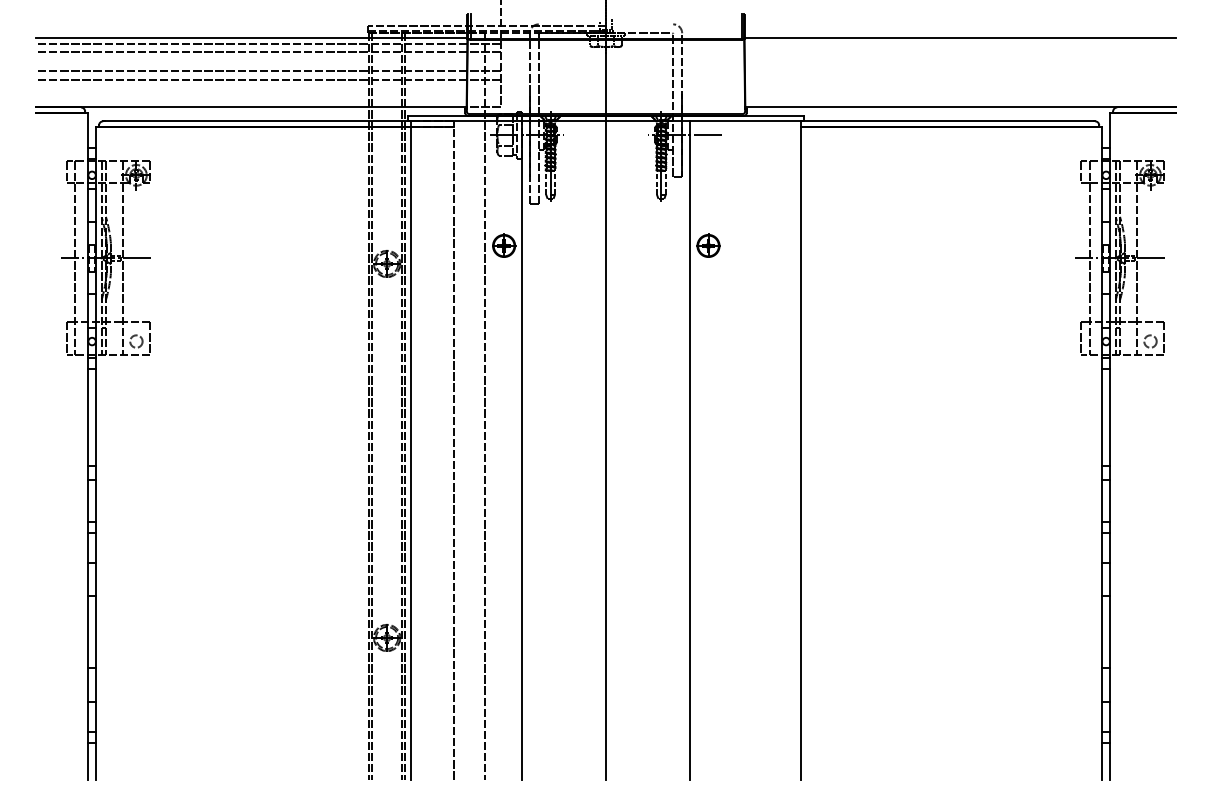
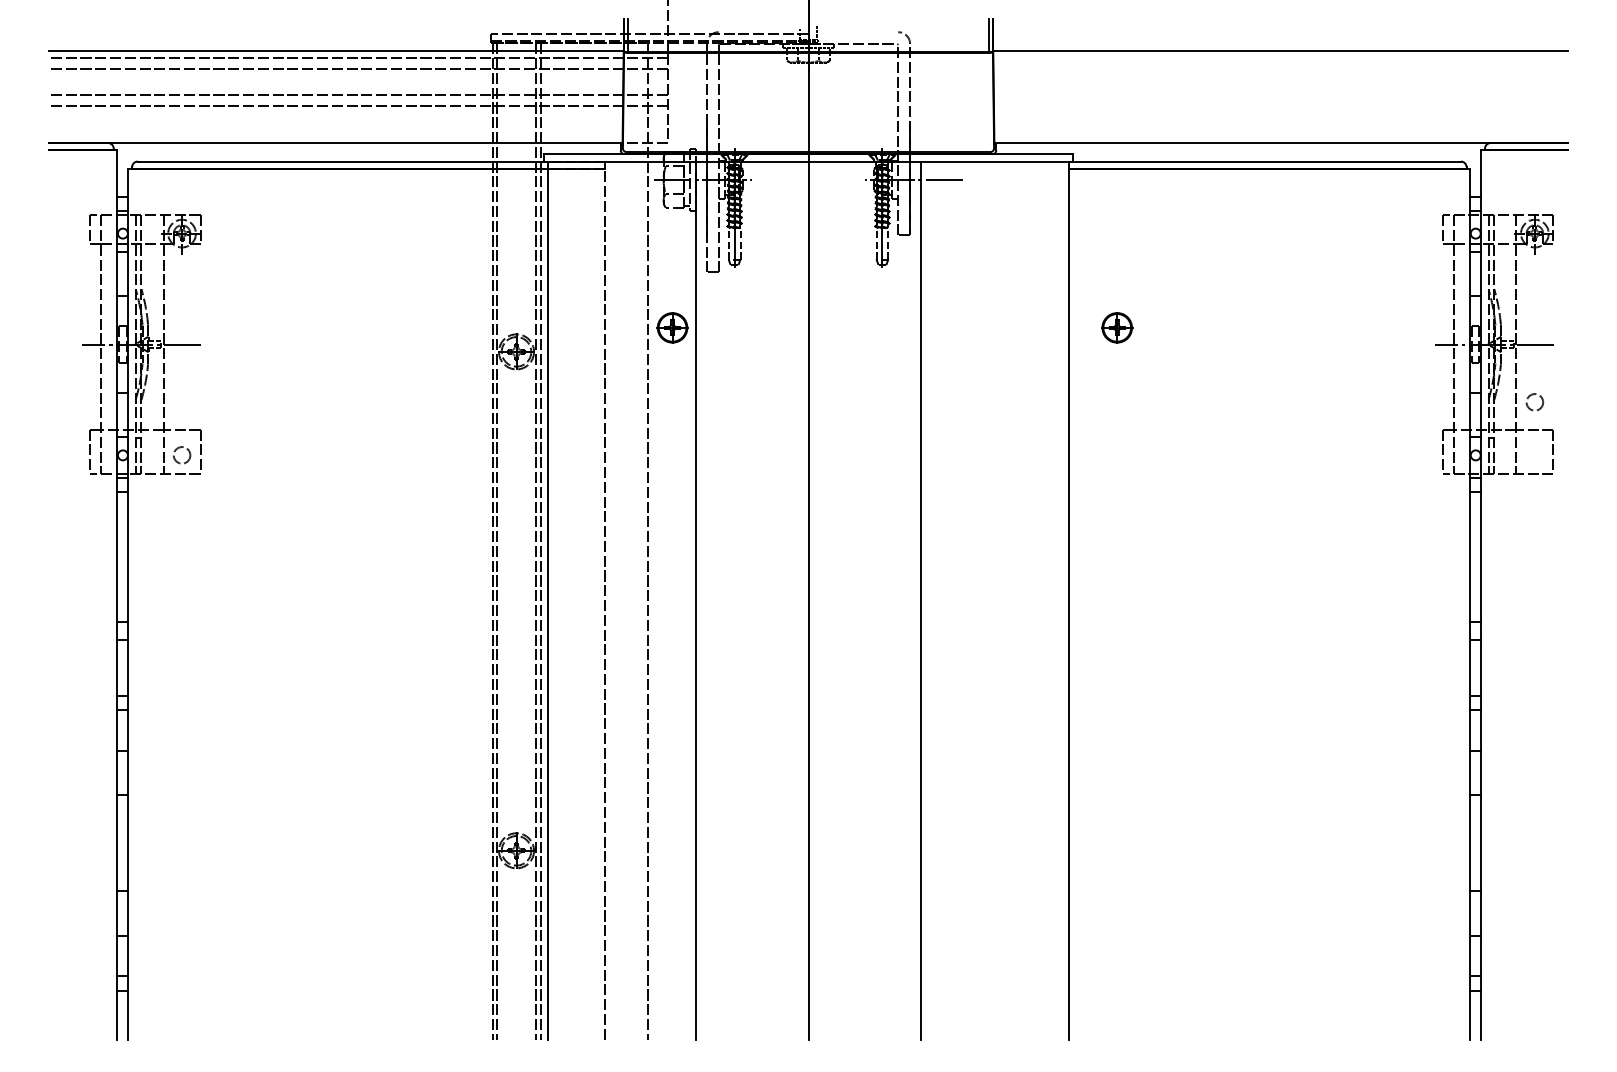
part: (708, 245) -> (1117, 327), moved
circle: (1150, 341) -> (1534, 402), moved

